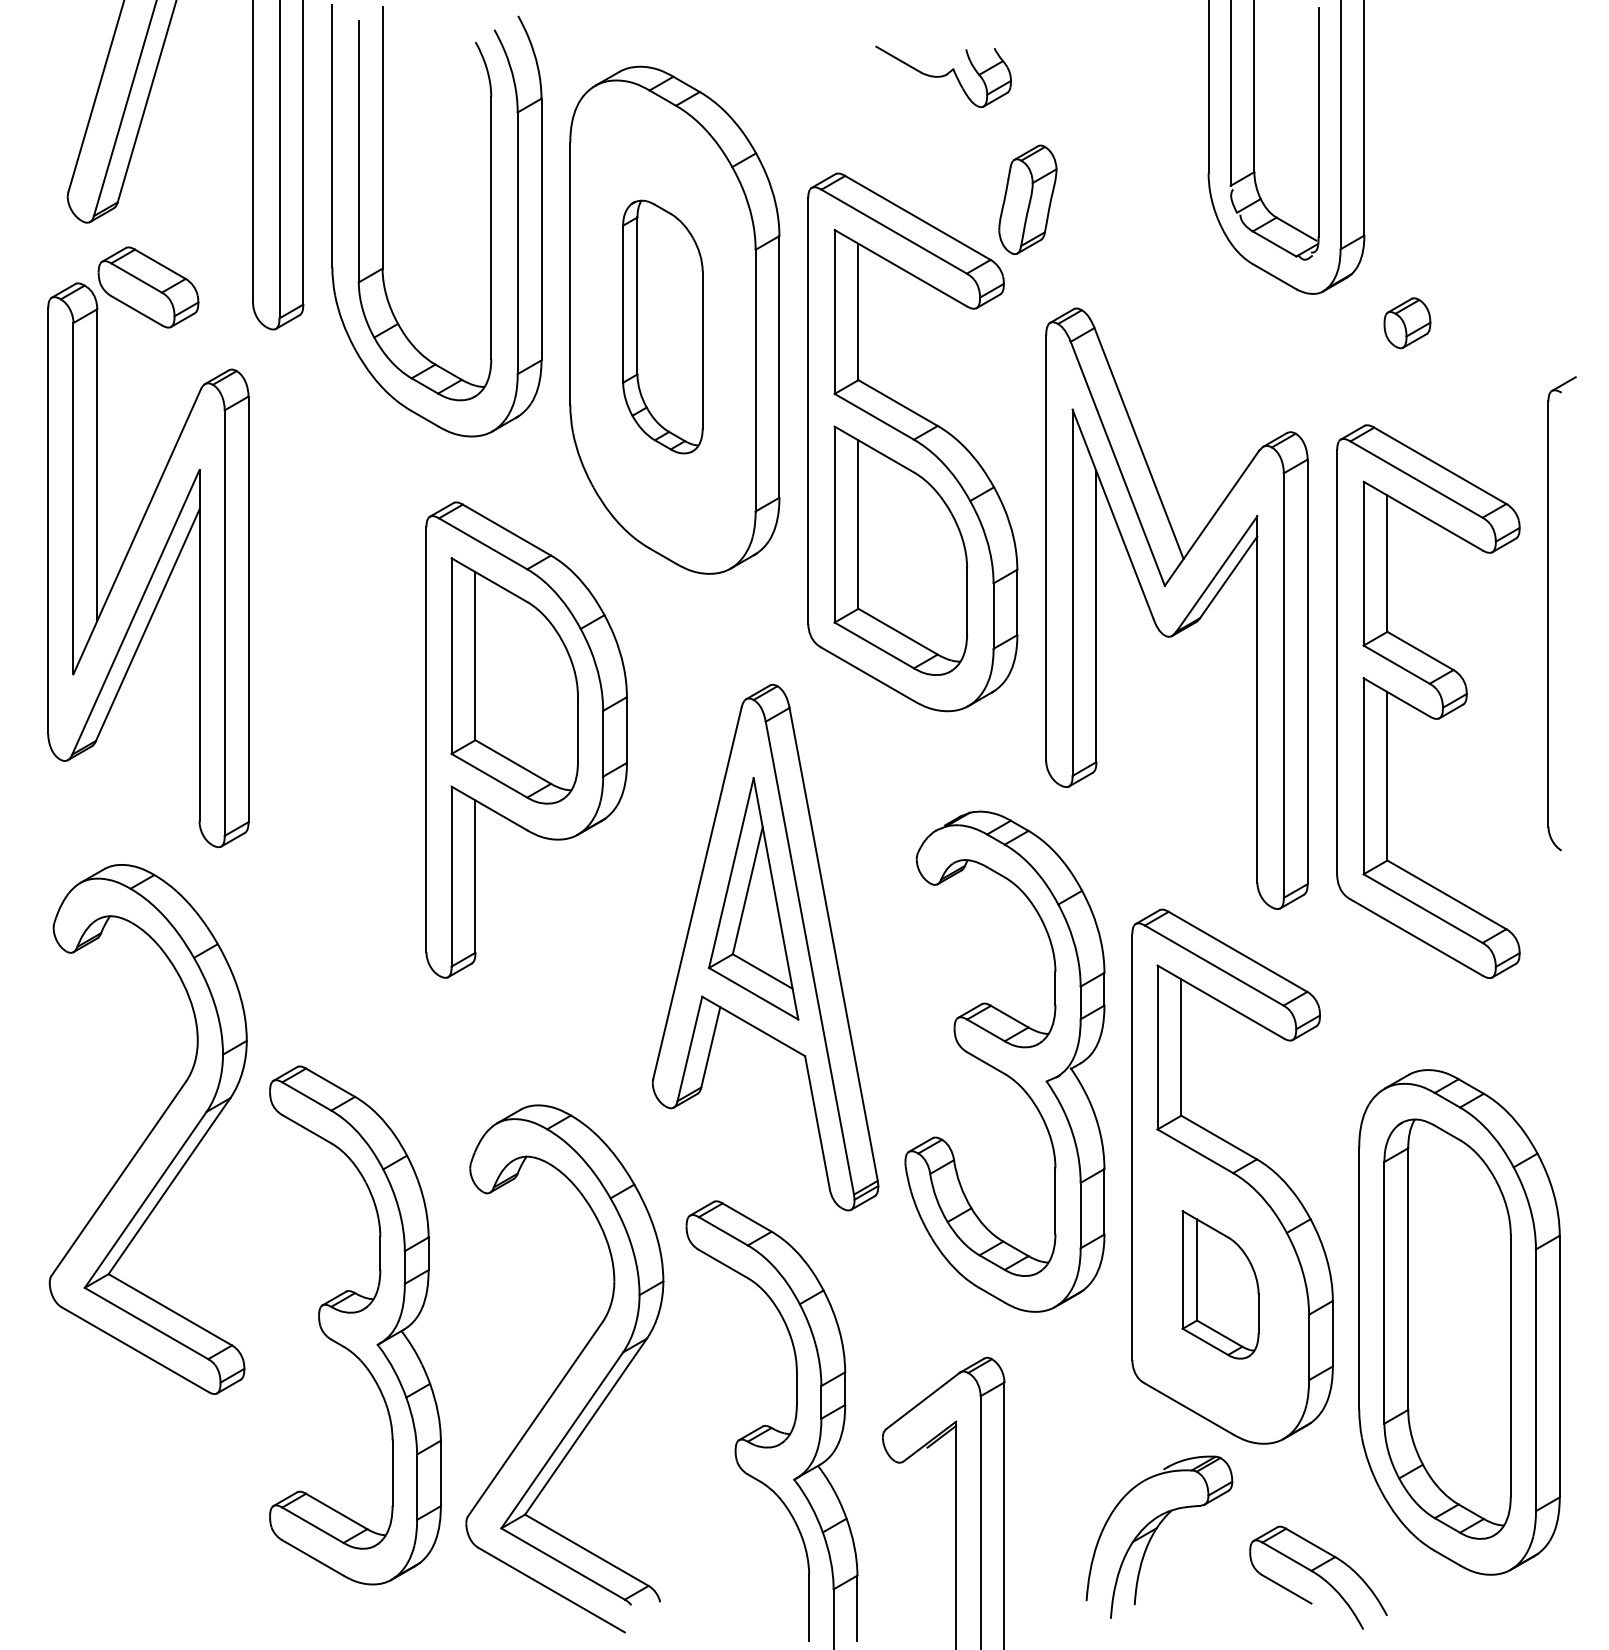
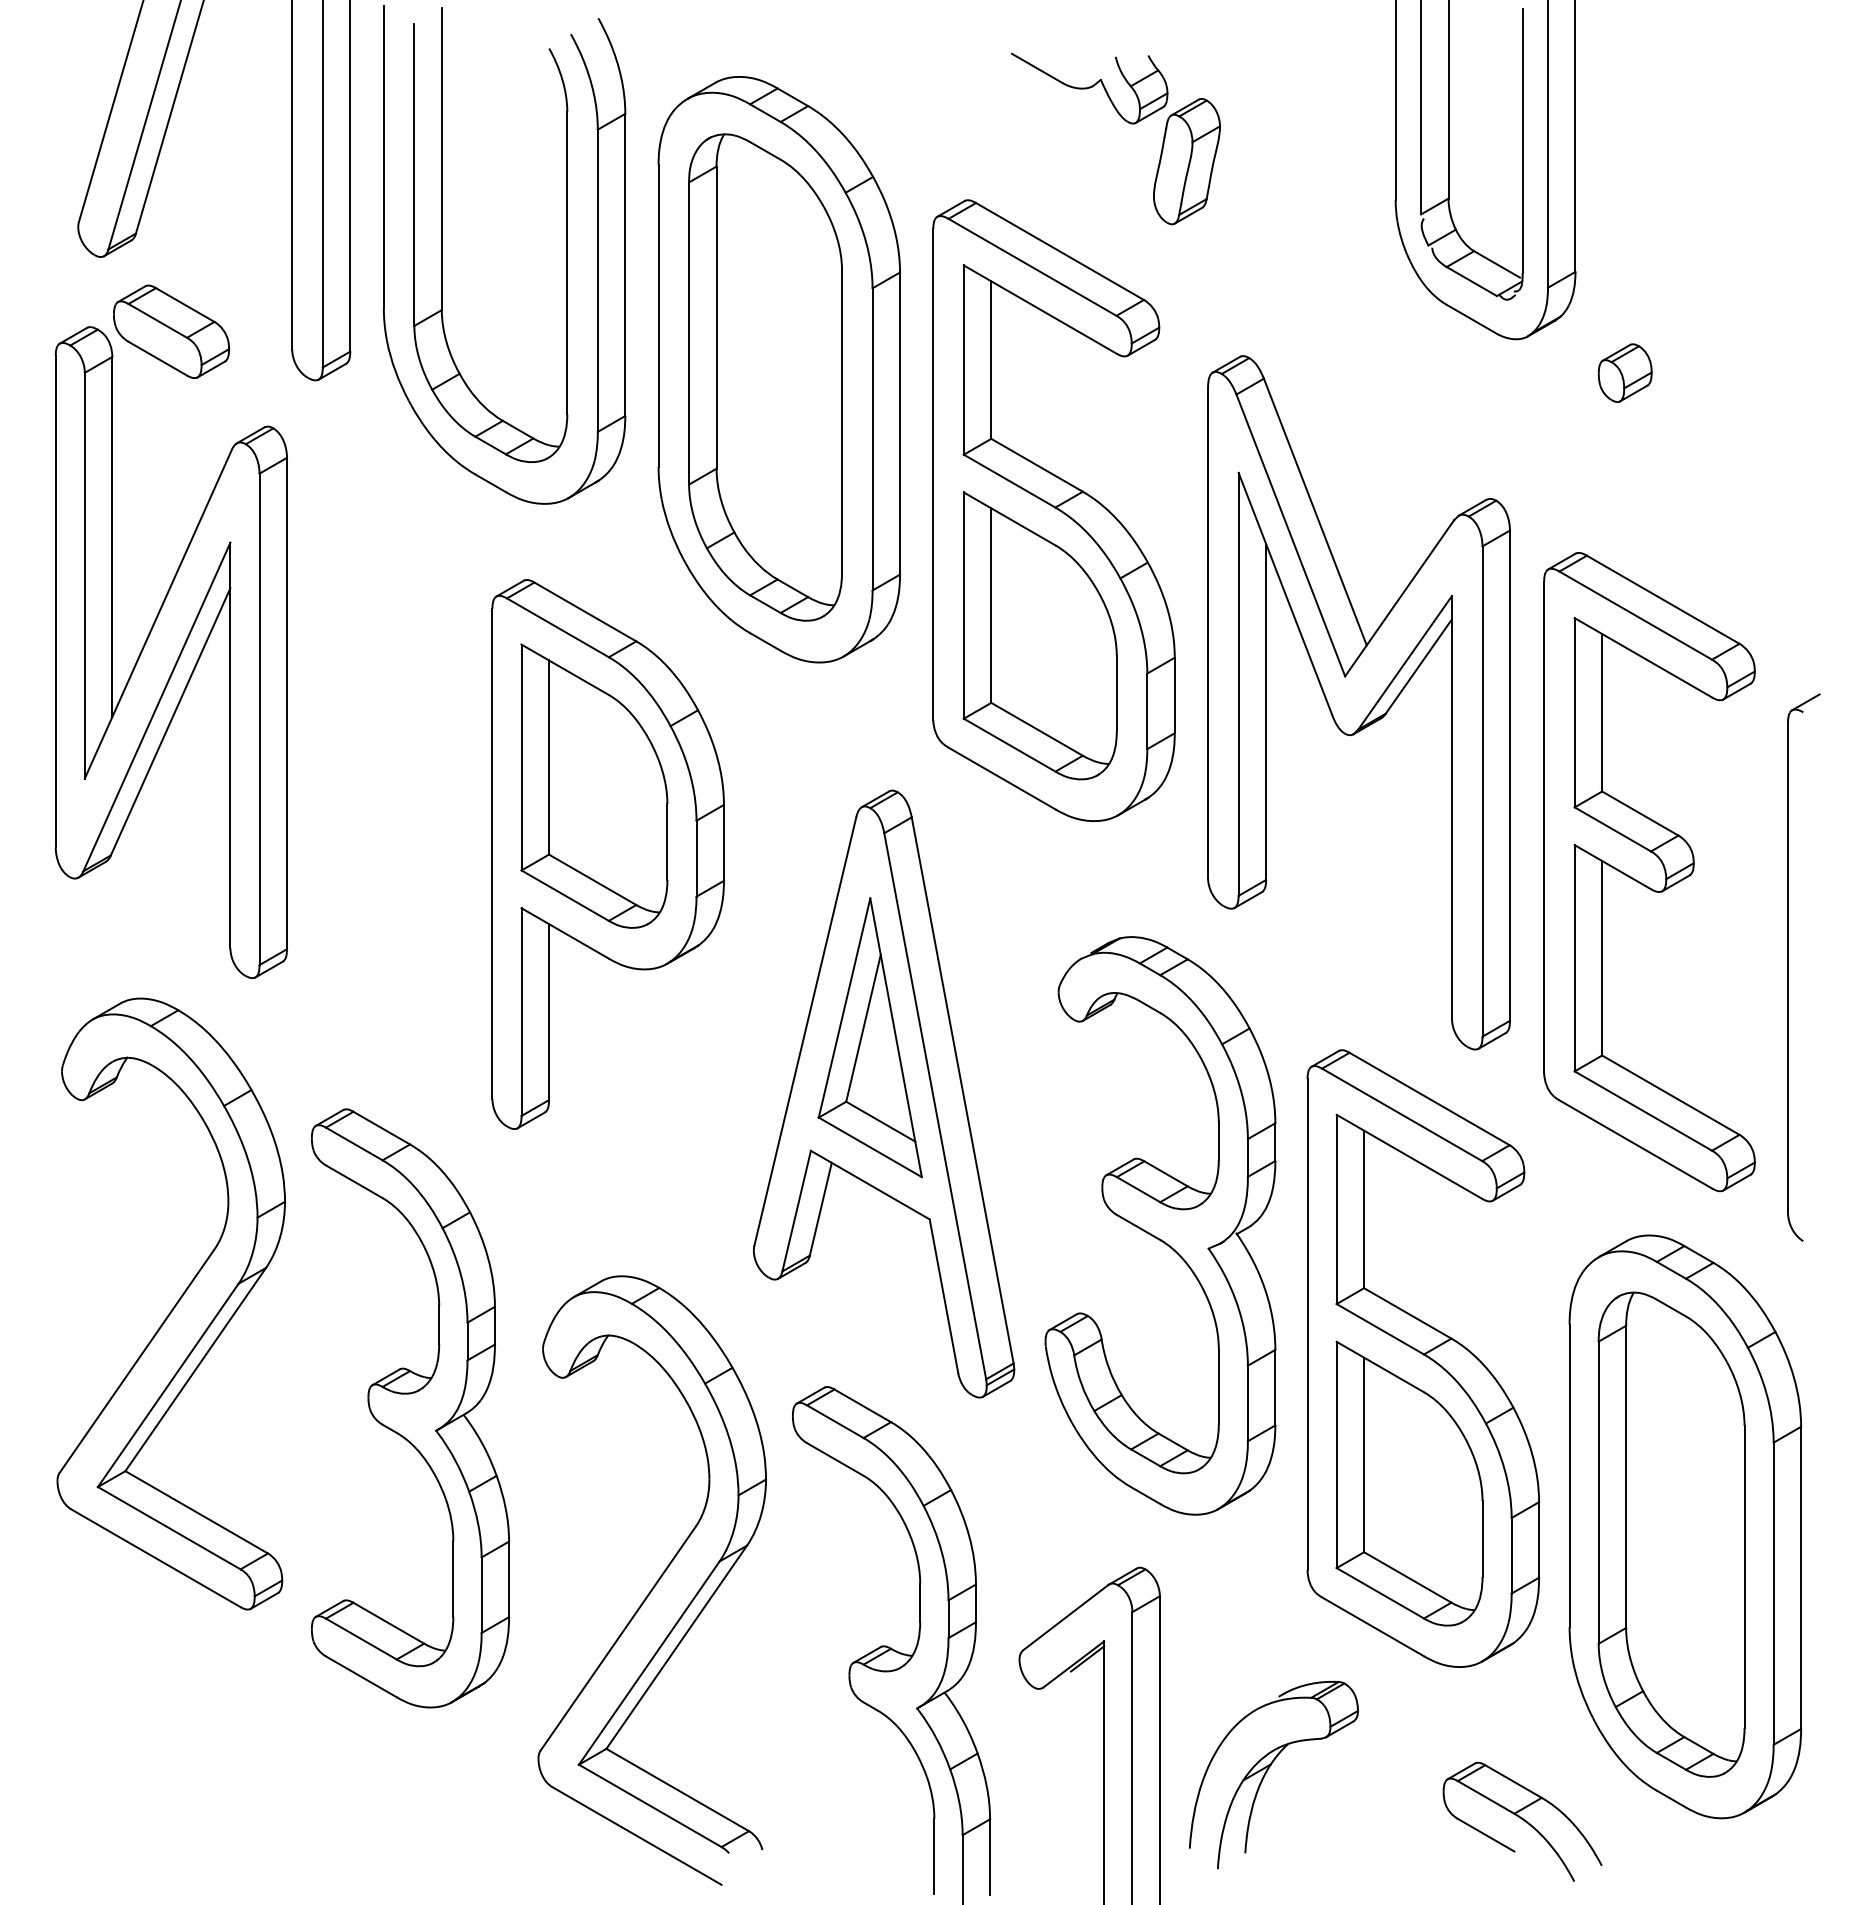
part: (1027, 199) -> (1186, 161), moved
part: (662, 327) -> (765, 377), size x1.67
part: (1548, 613) -> (1788, 967), moved
part: (1428, 702) -> (1649, 872), moved
part: (1220, 1284) -> (1409, 1483), size x1.67
part: (355, 1325) -> (410, 1408), moved
part: (1153, 1535) -> (1267, 1772), moved

